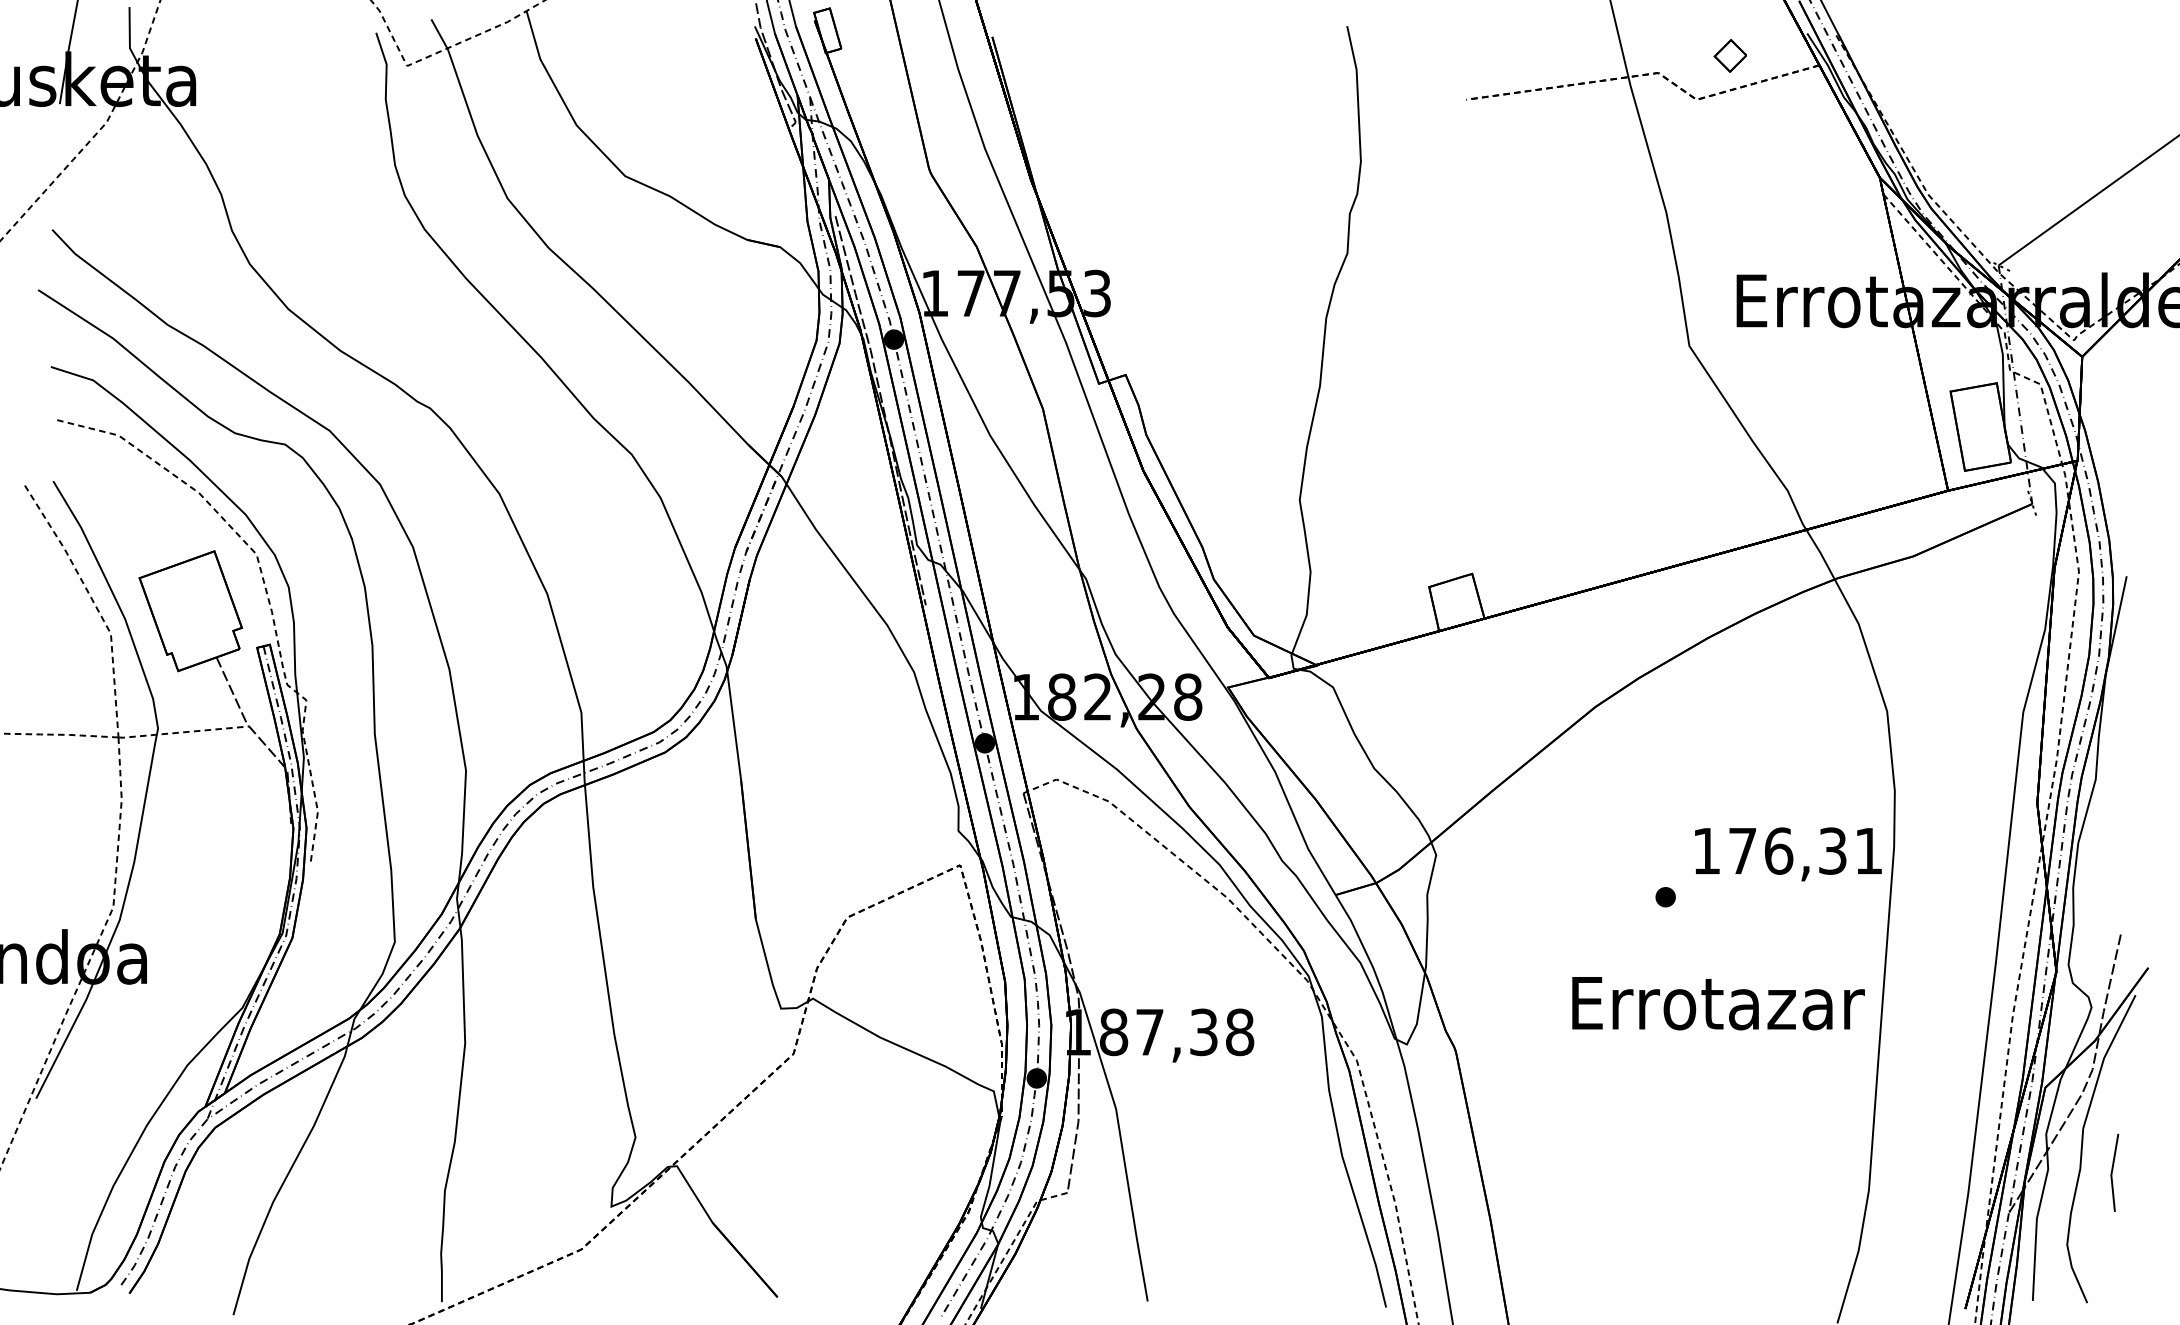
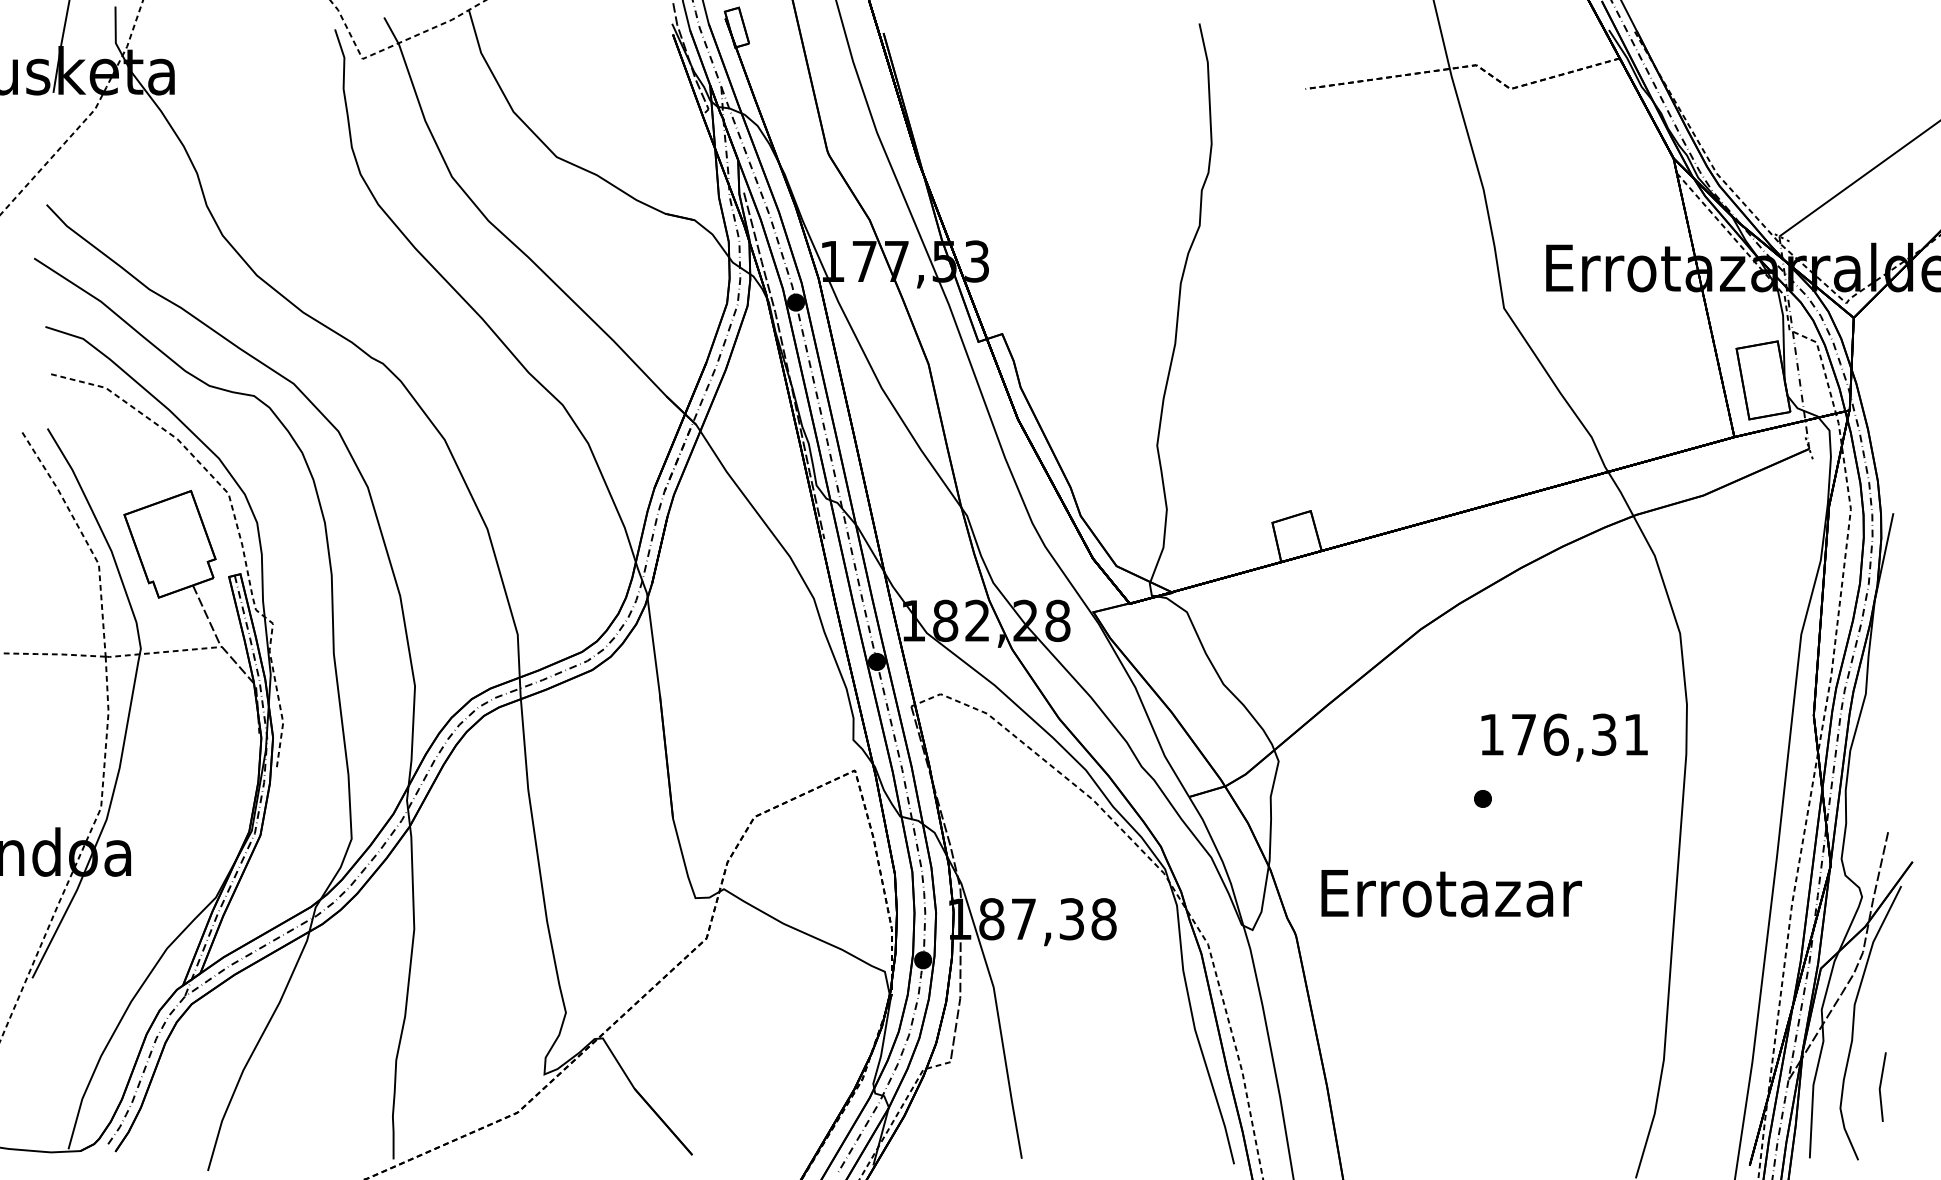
part: (1729, 55) -> (1539, 49), removed
text: (1788, 854) -> (1564, 737), moved
text: (1718, 1003) -> (1451, 893), moved
line: (2112, 1172) -> (1880, 1086), moved

